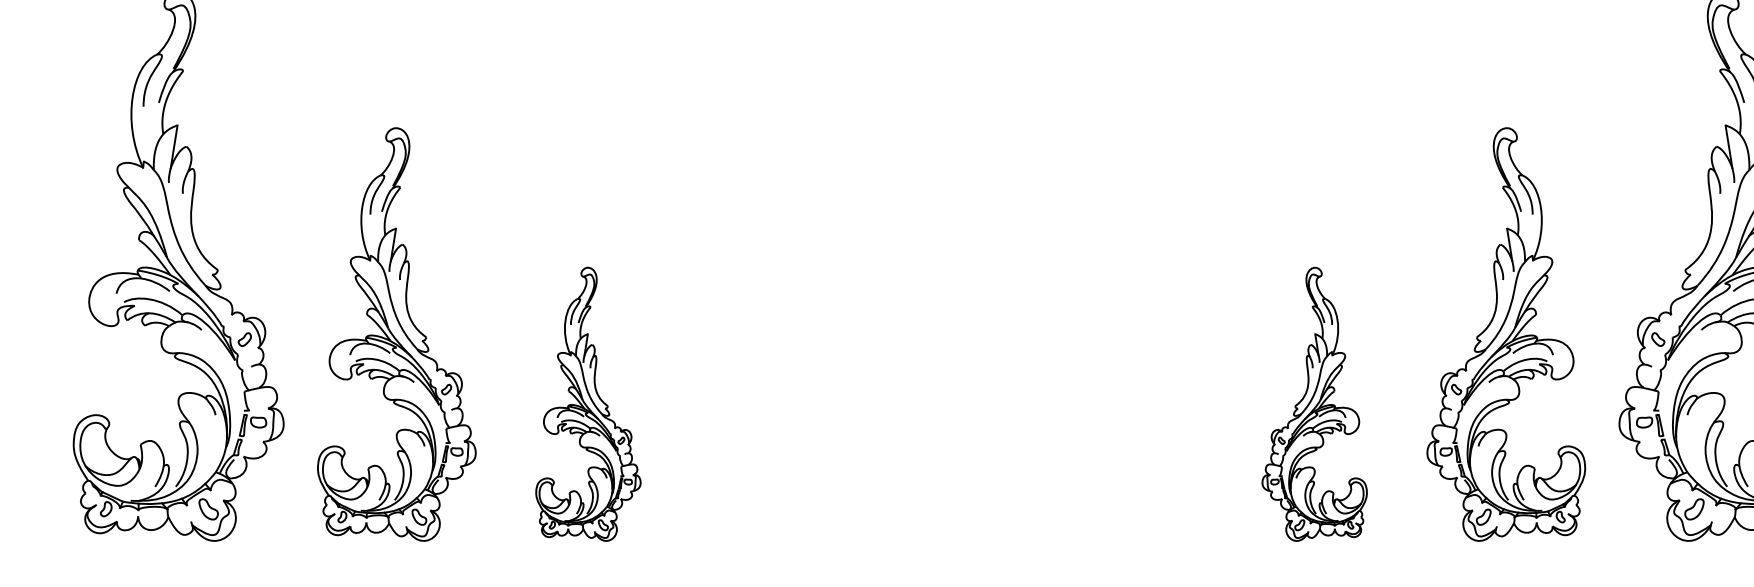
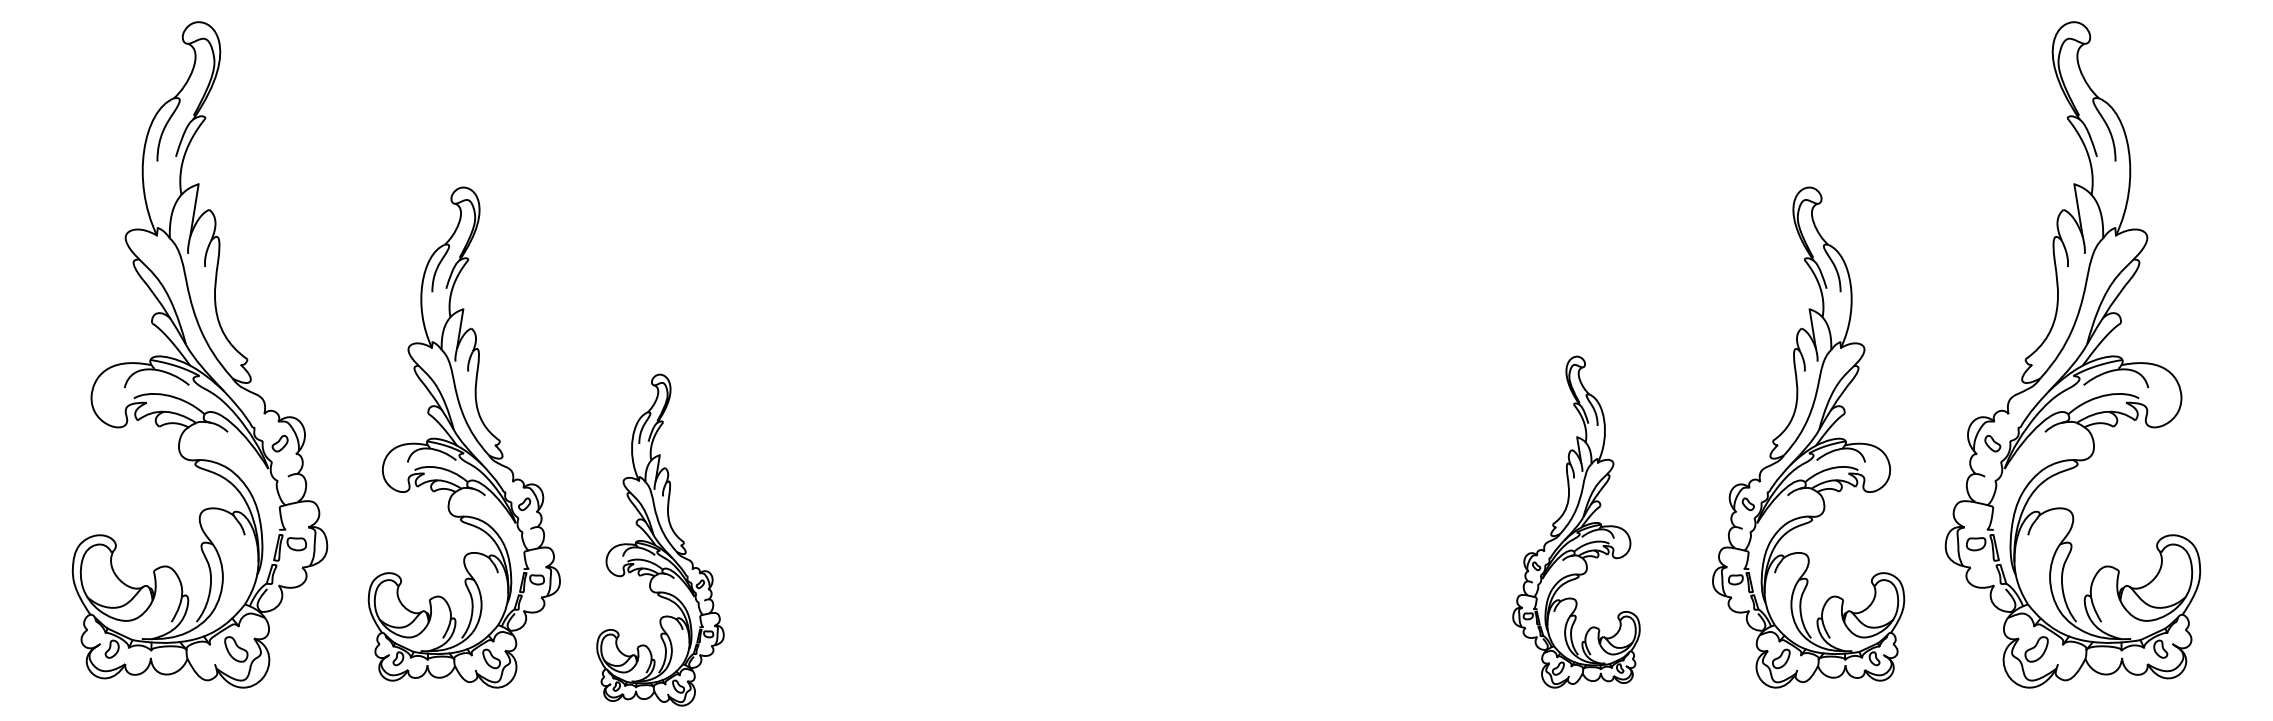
part: (588, 403) -> (660, 539), moved

